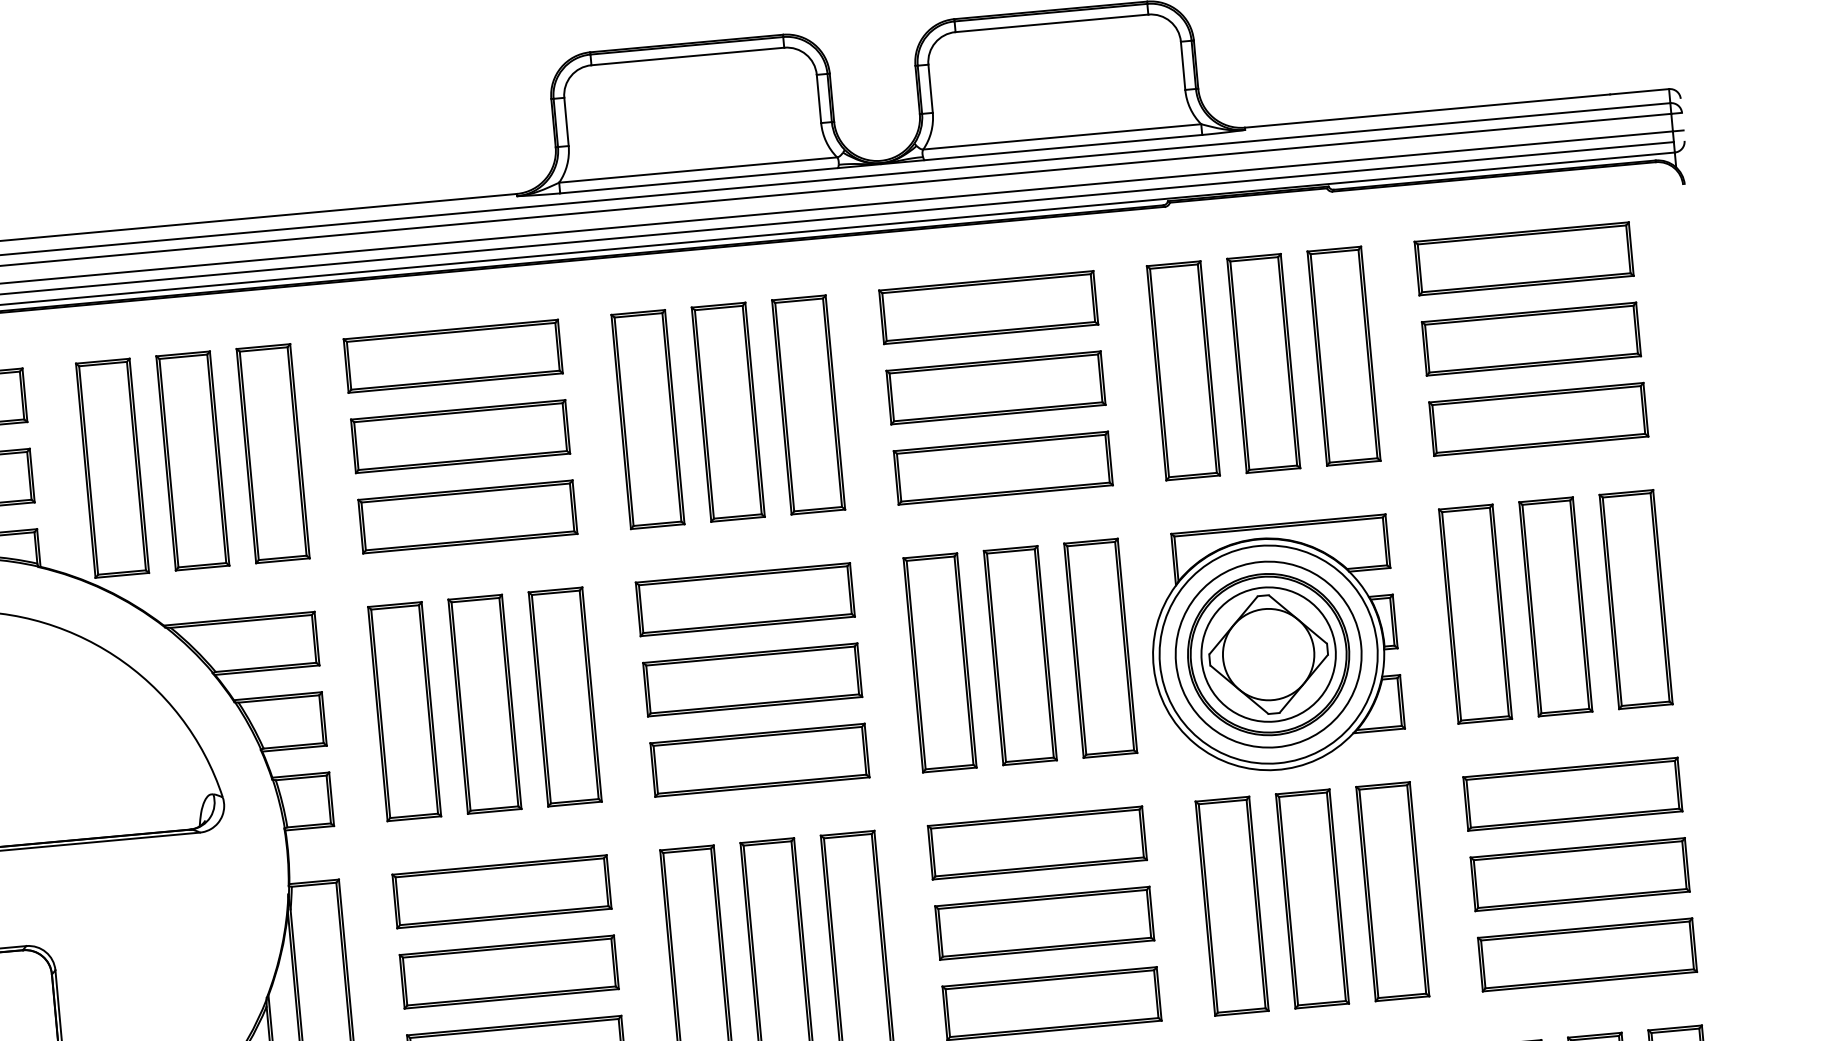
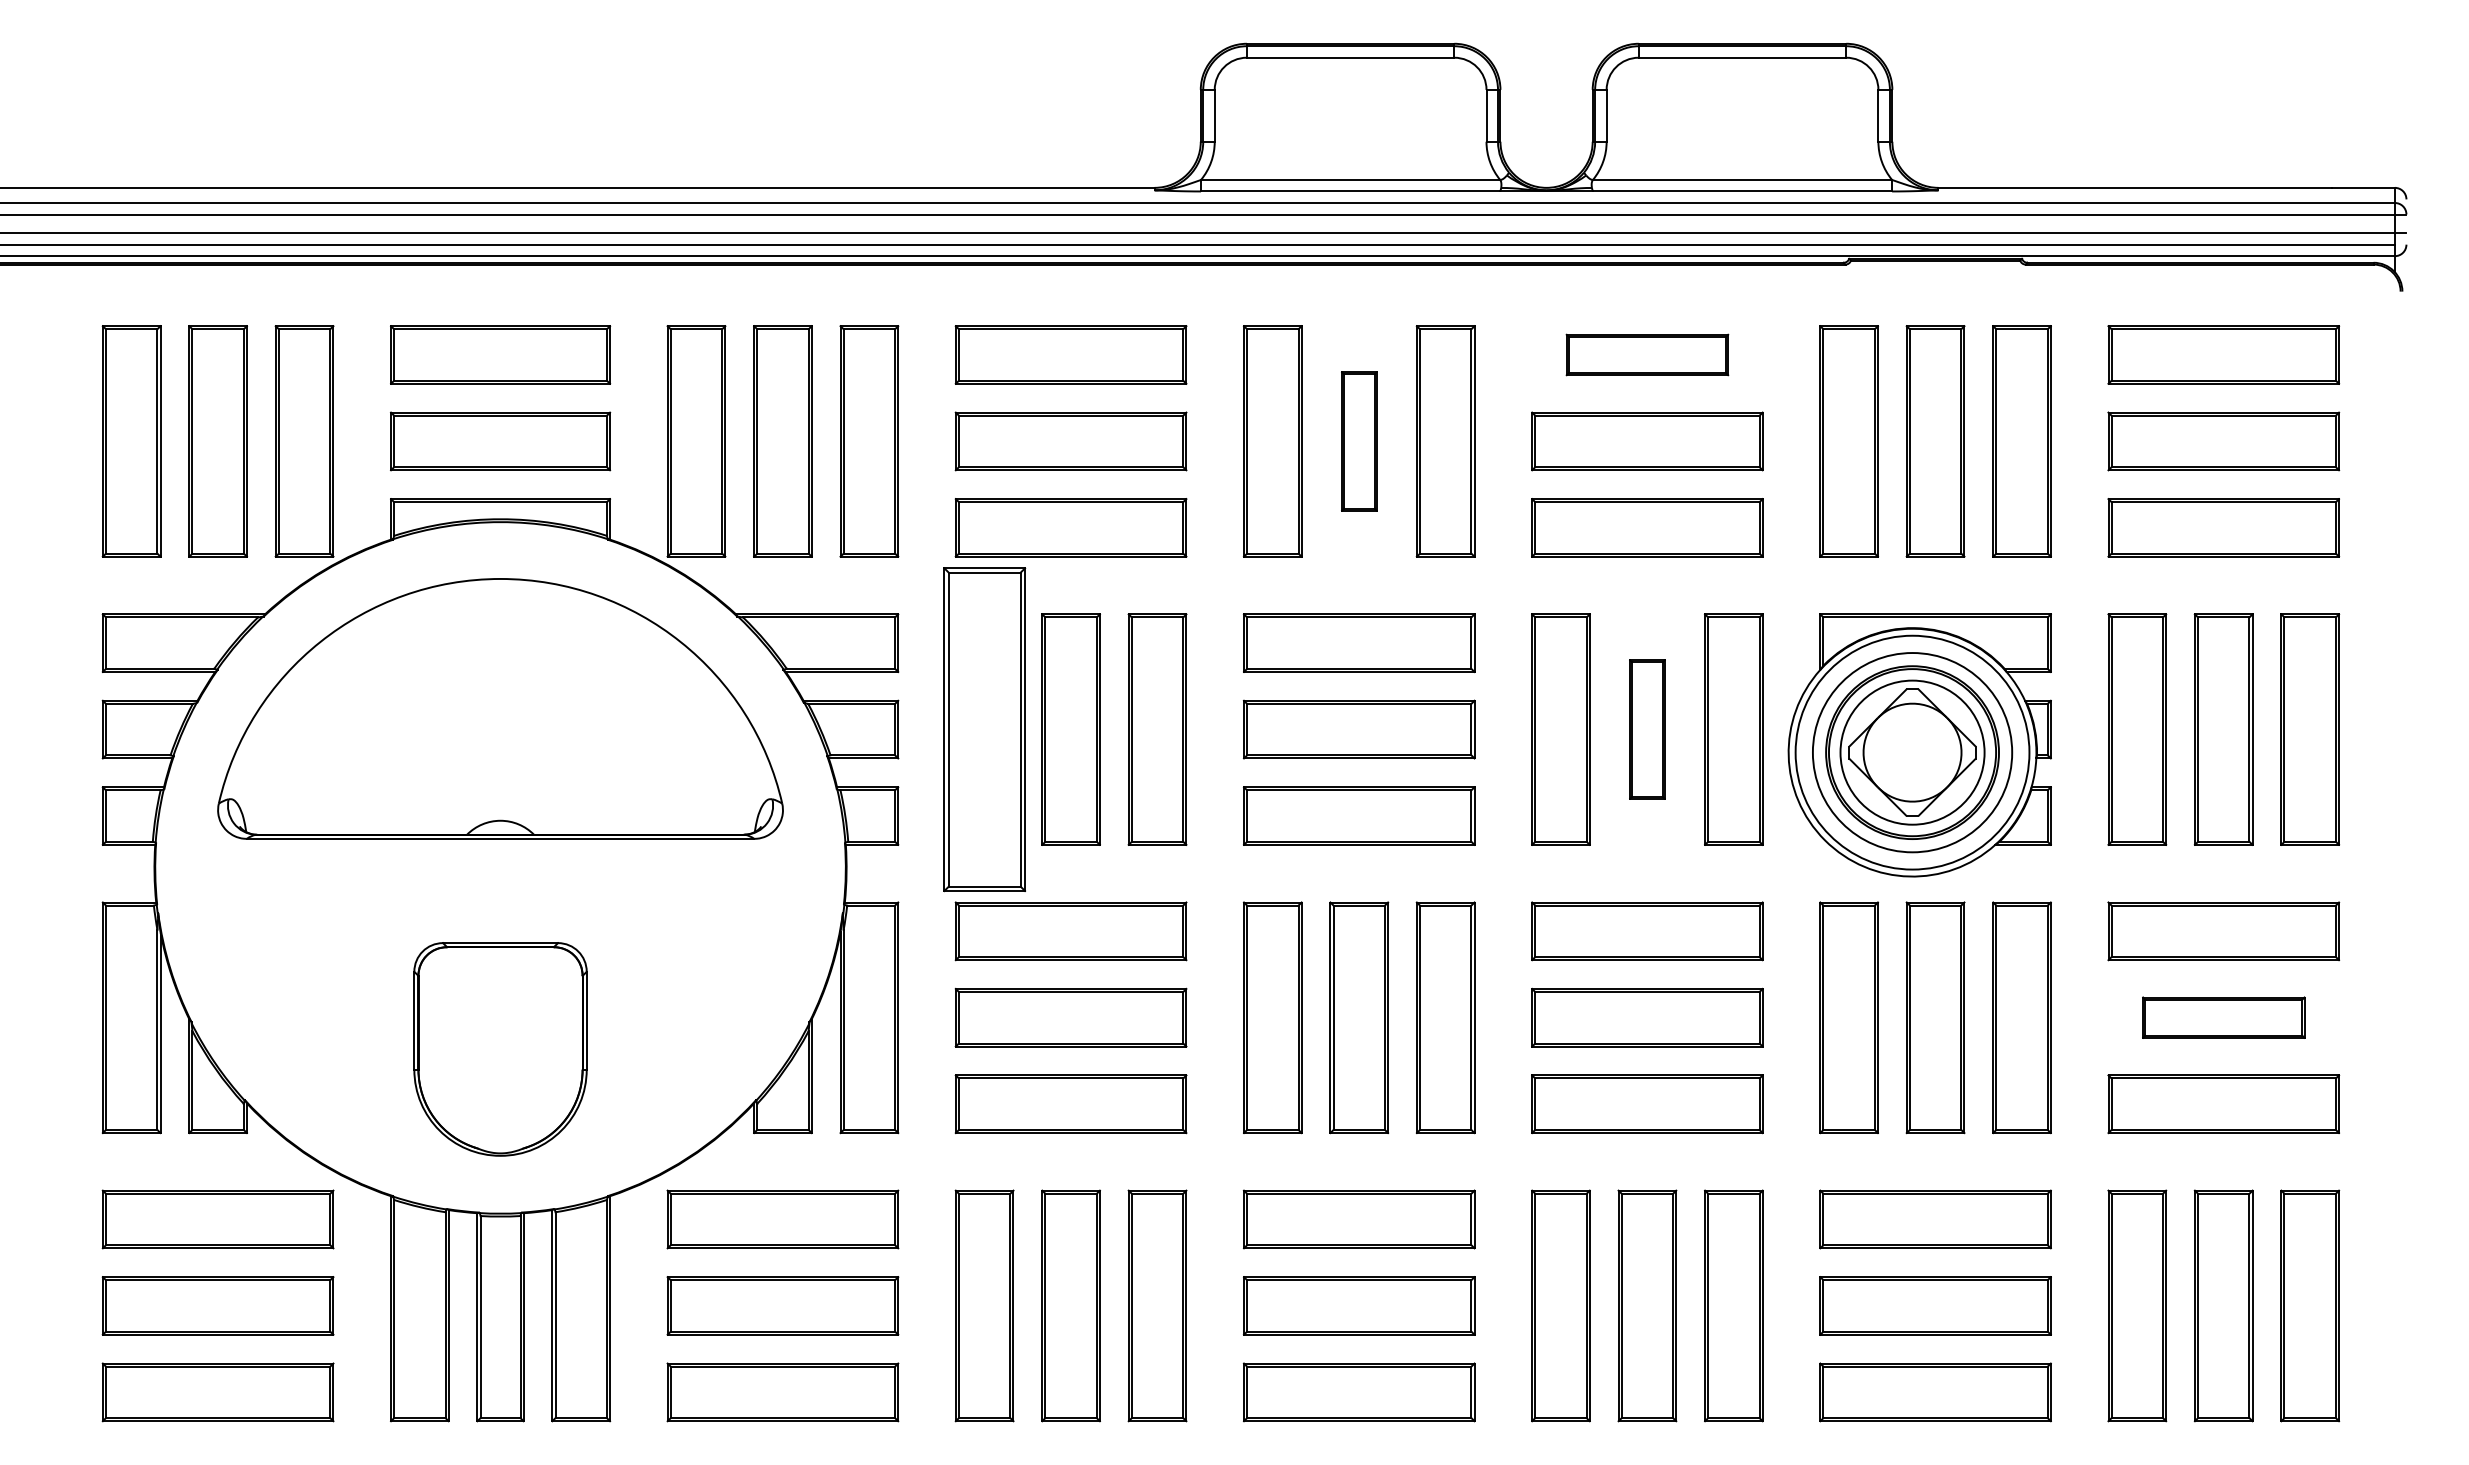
part: (988, 307) -> (1647, 354), size x0.7
part: (728, 412) -> (1359, 441), size x0.6
part: (1020, 655) -> (1647, 729), size x0.6
part: (404, 711) -> (984, 729), size x1.4
part: (1579, 874) -> (2223, 1017), size x0.7

